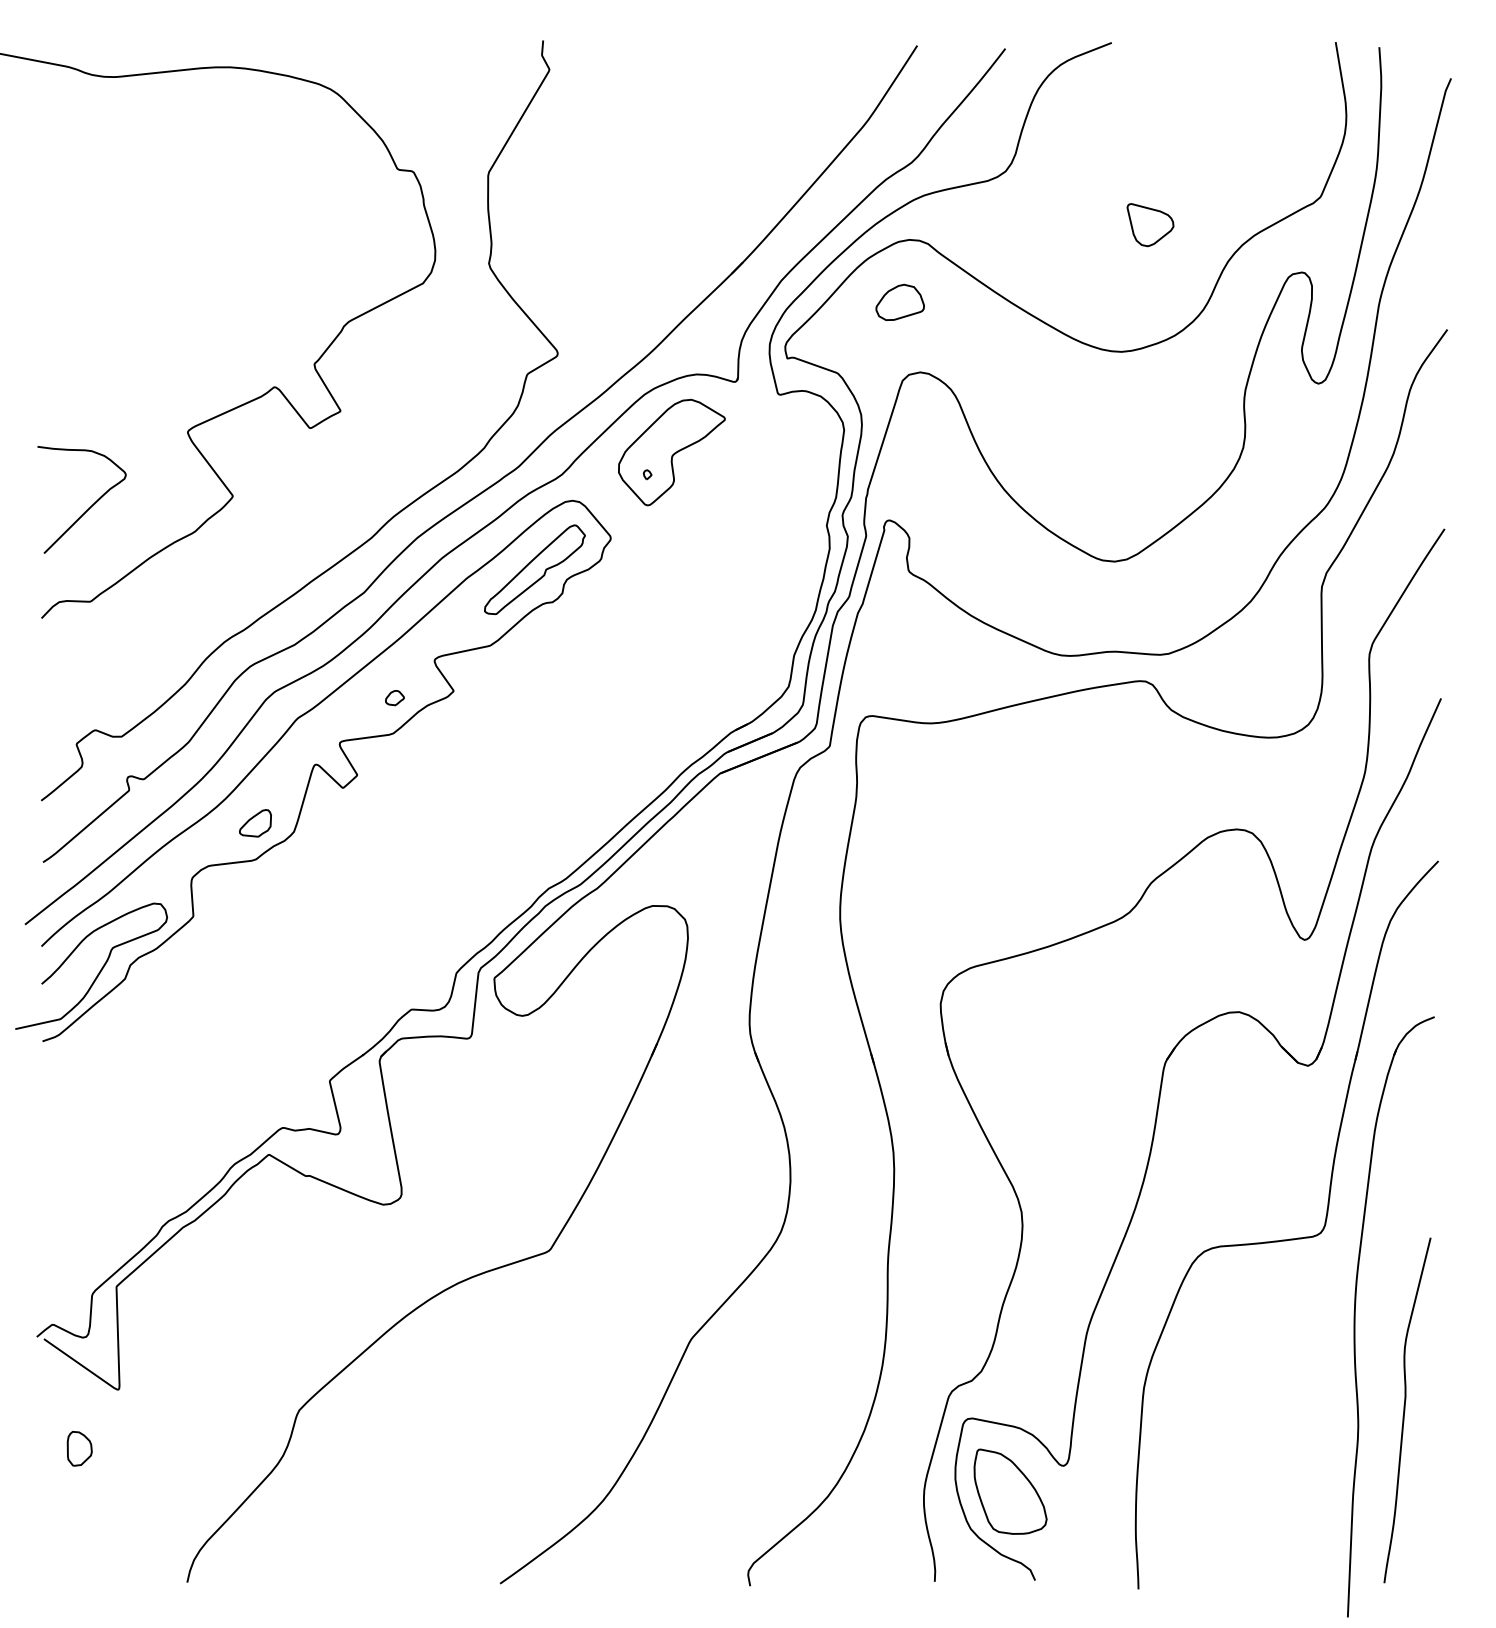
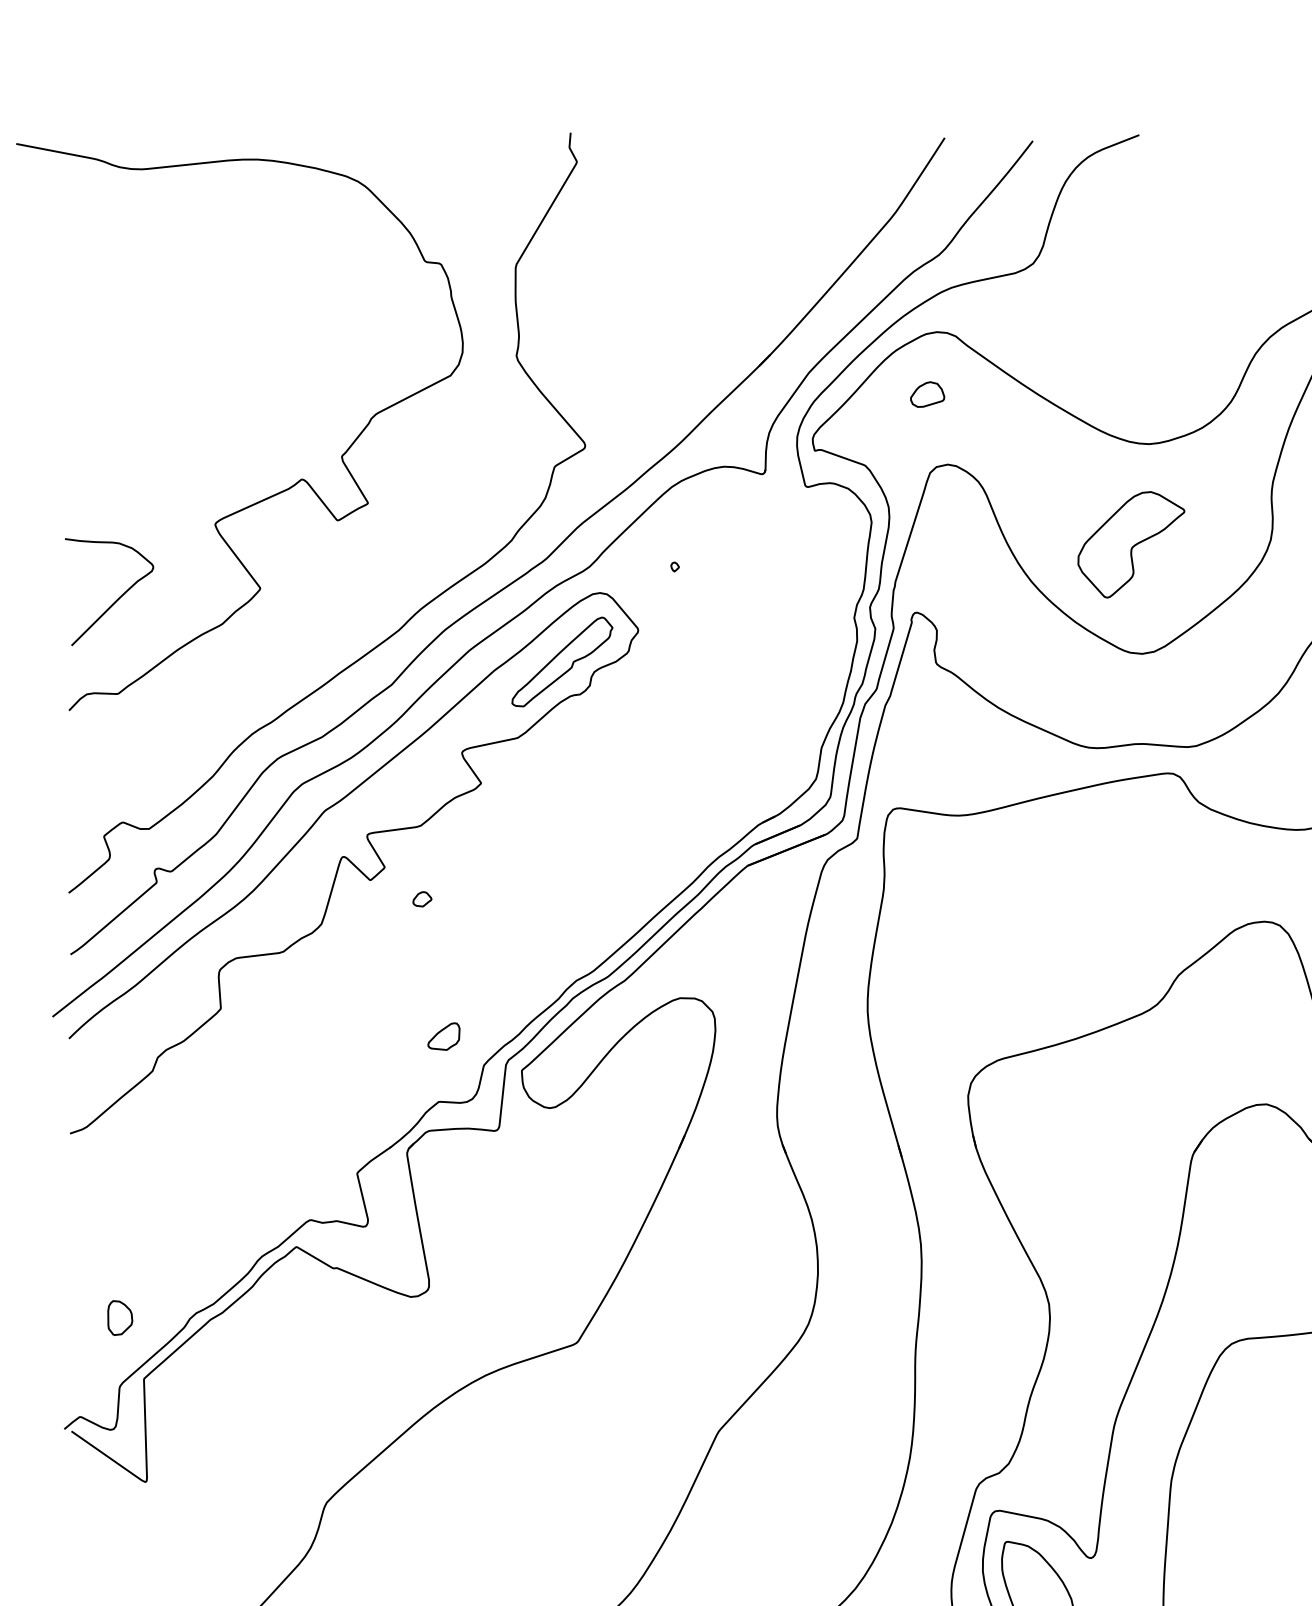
part: (1150, 225) -> (1177, 317), removed
part: (899, 301) -> (926, 393), size x0.7
part: (671, 452) -> (1130, 544), moved
part: (394, 698) -> (421, 899), moved
part: (255, 823) -> (443, 1036), moved
curve: (100, 969) -> (127, 1061), removed
part: (79, 1448) -> (119, 1317), moved

